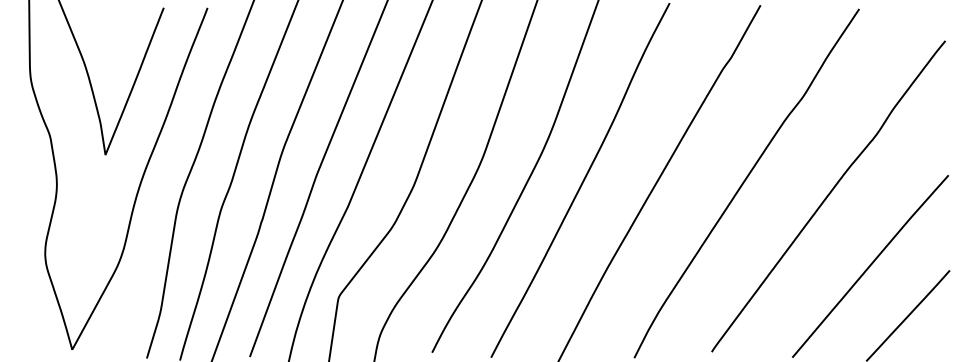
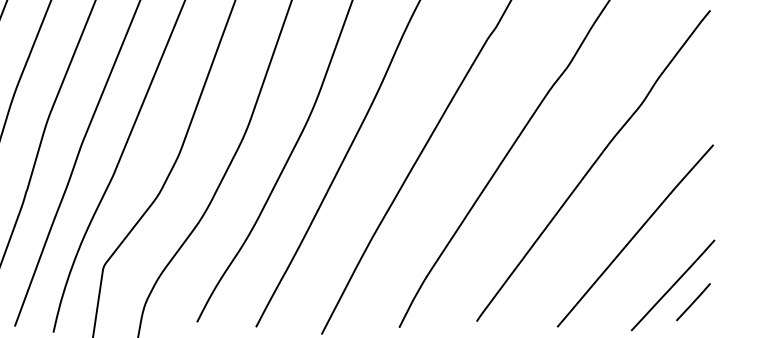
line: (928, 332) -> (693, 302), added

